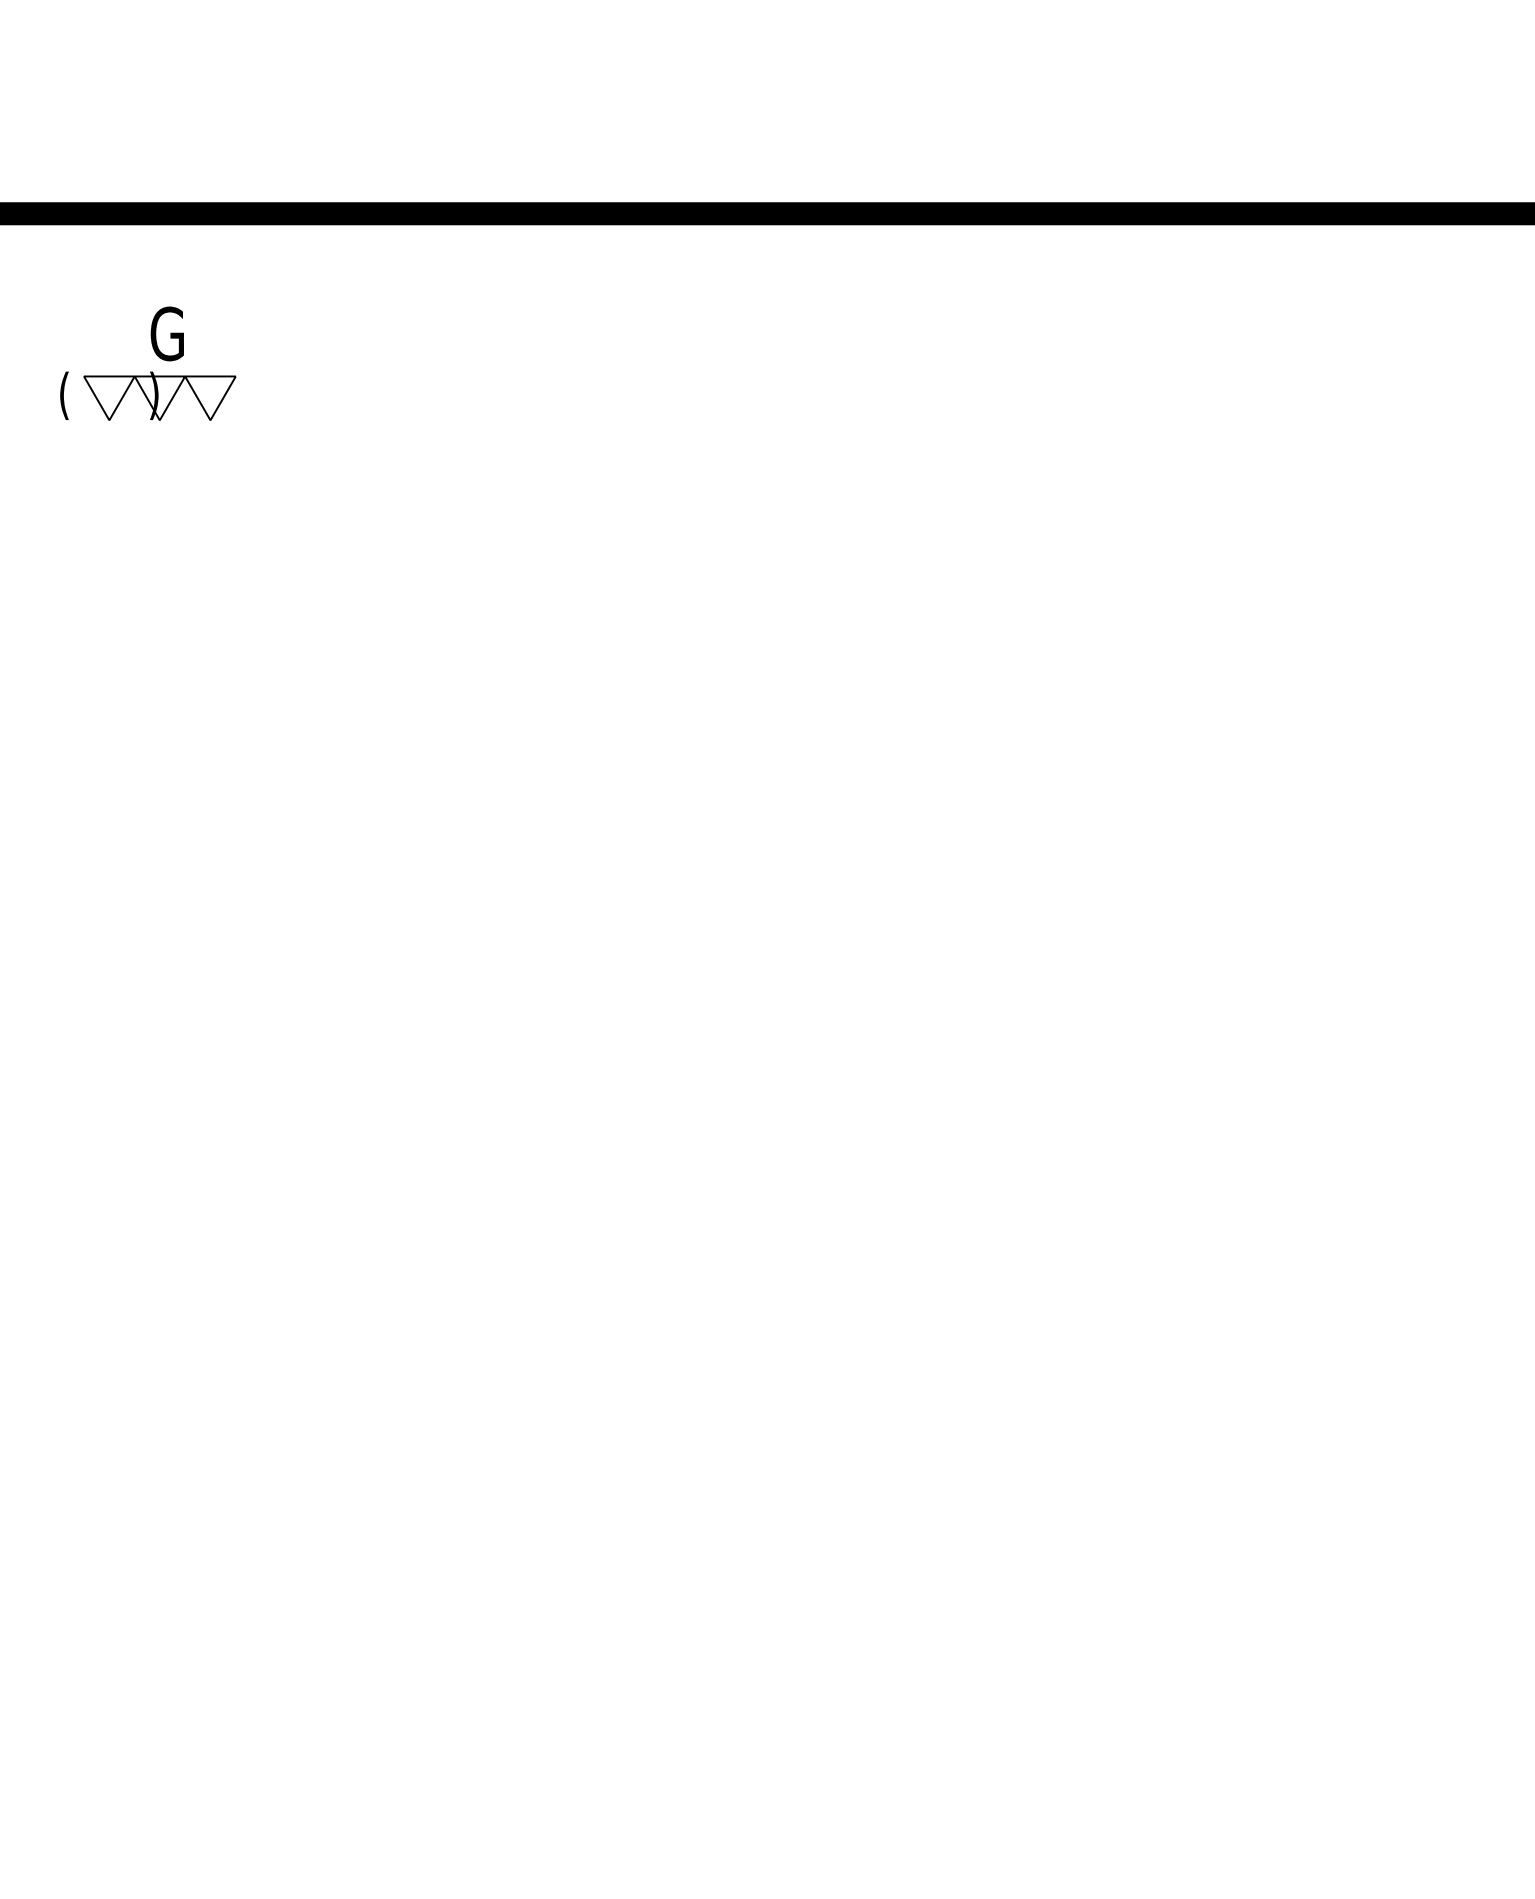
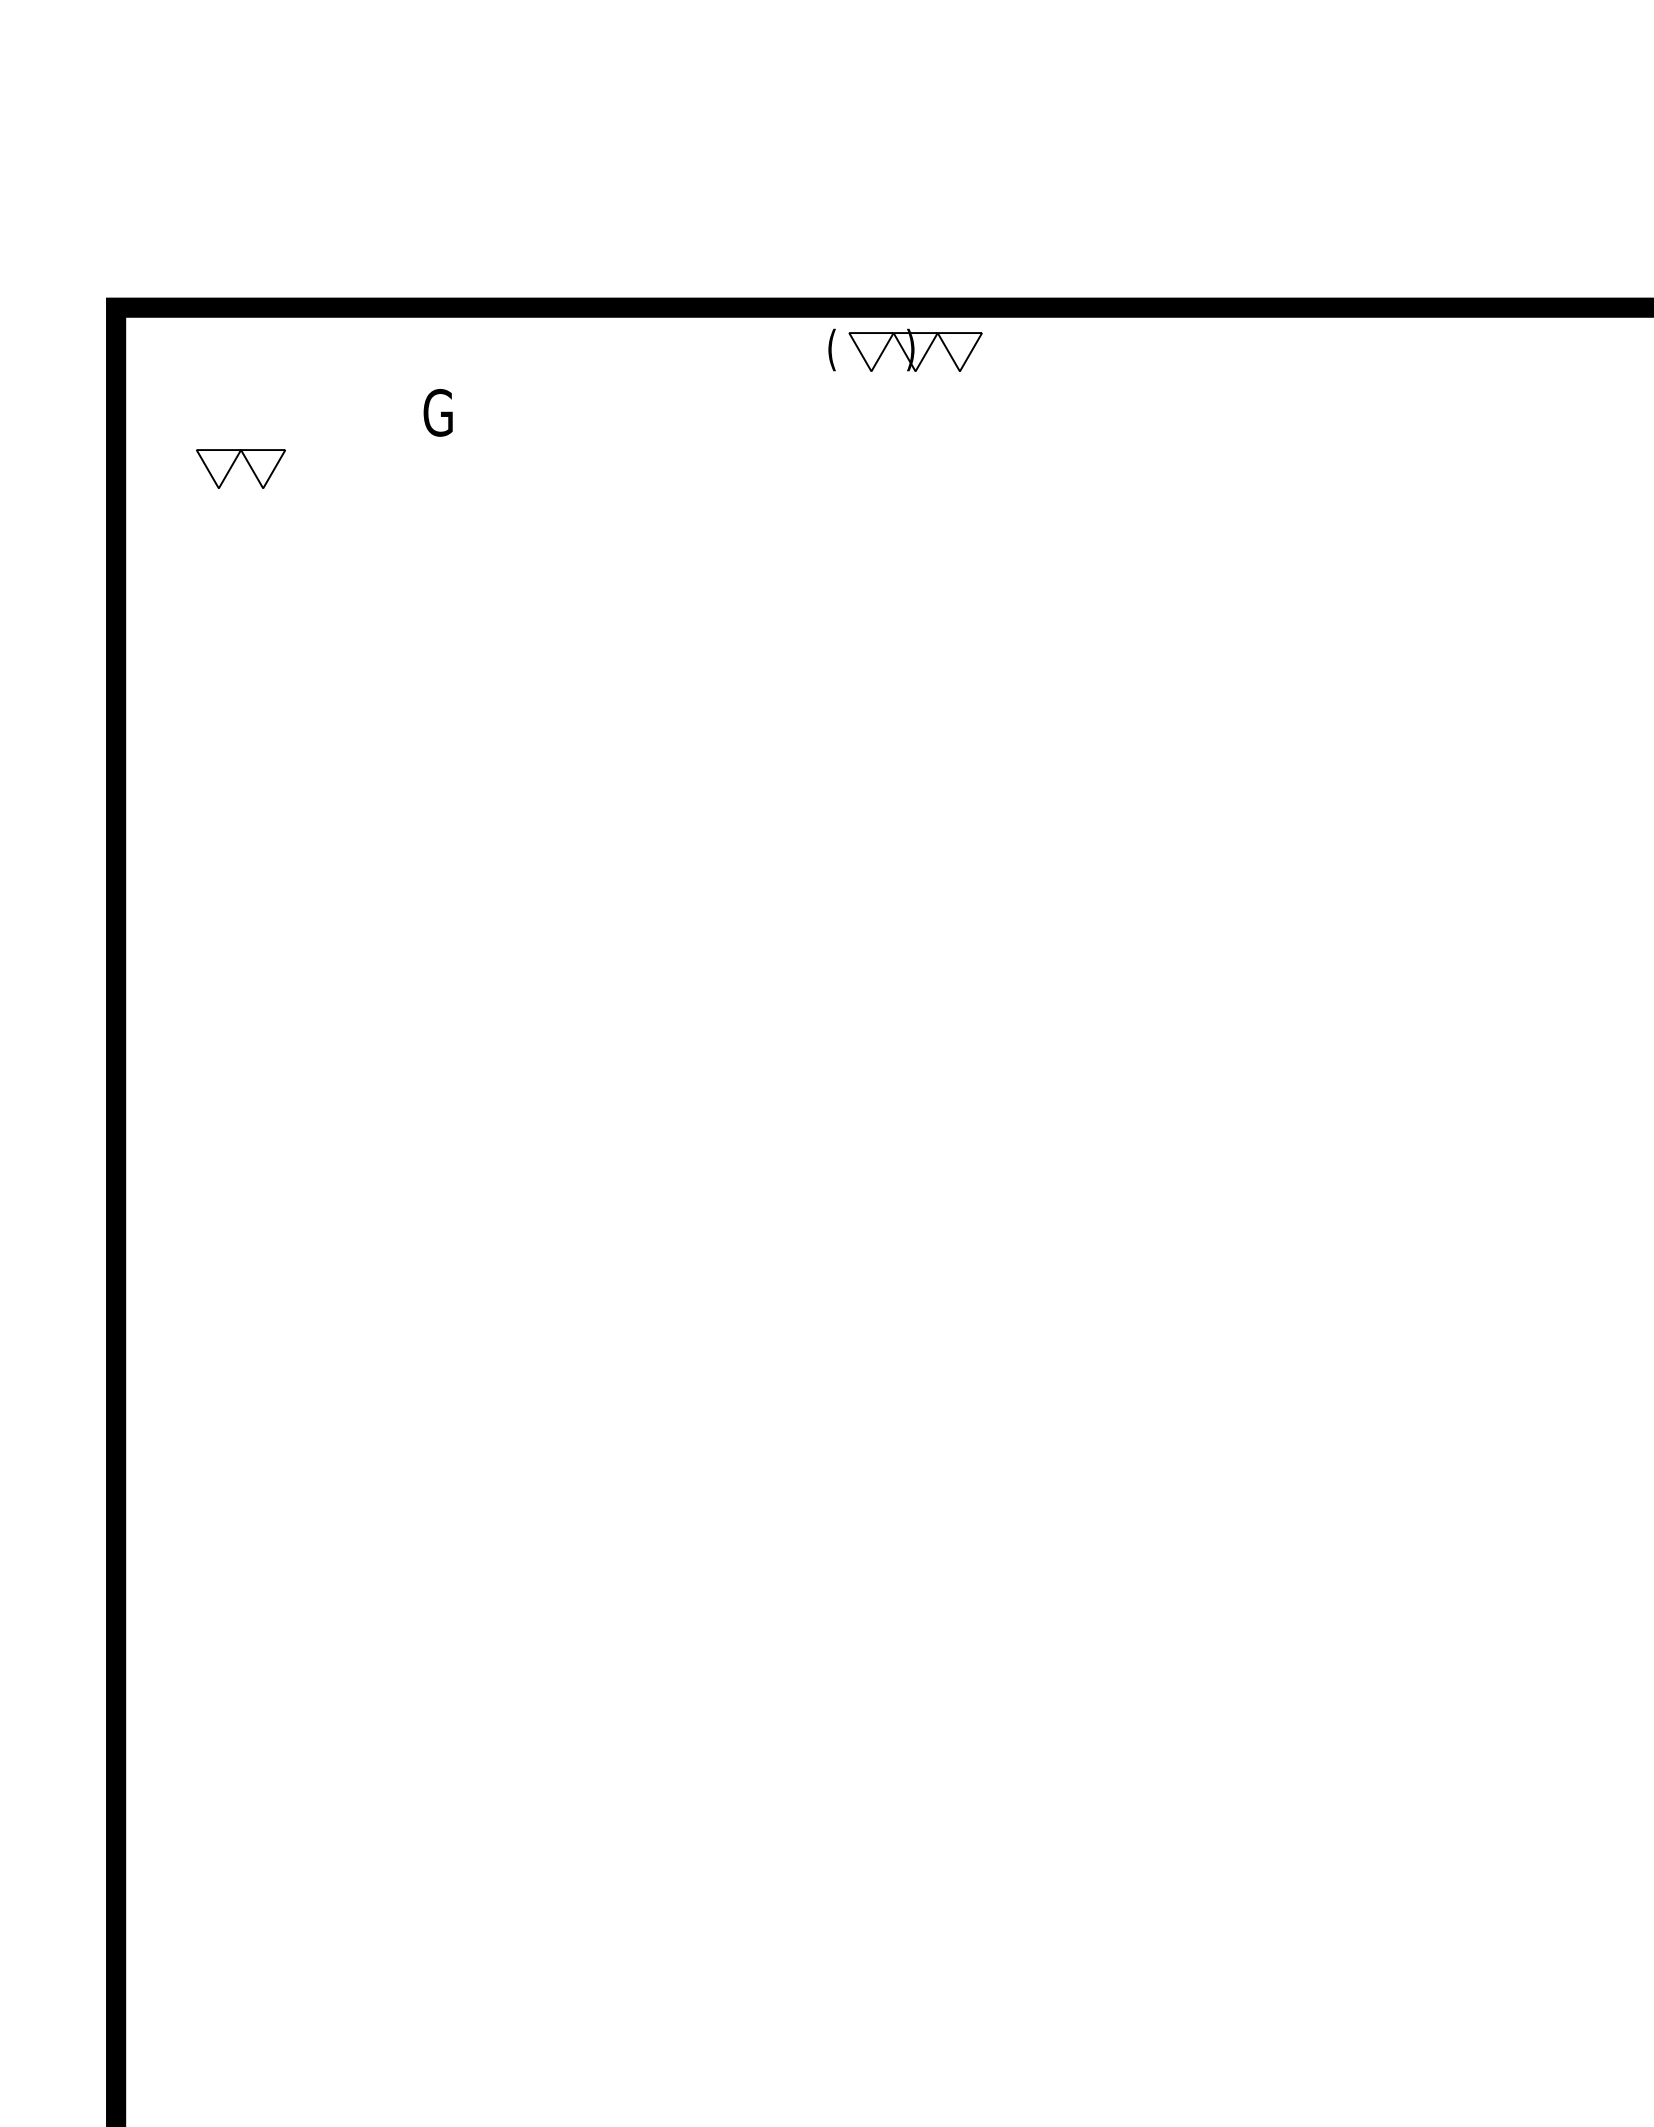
part: (148, 395) -> (905, 349), moved

